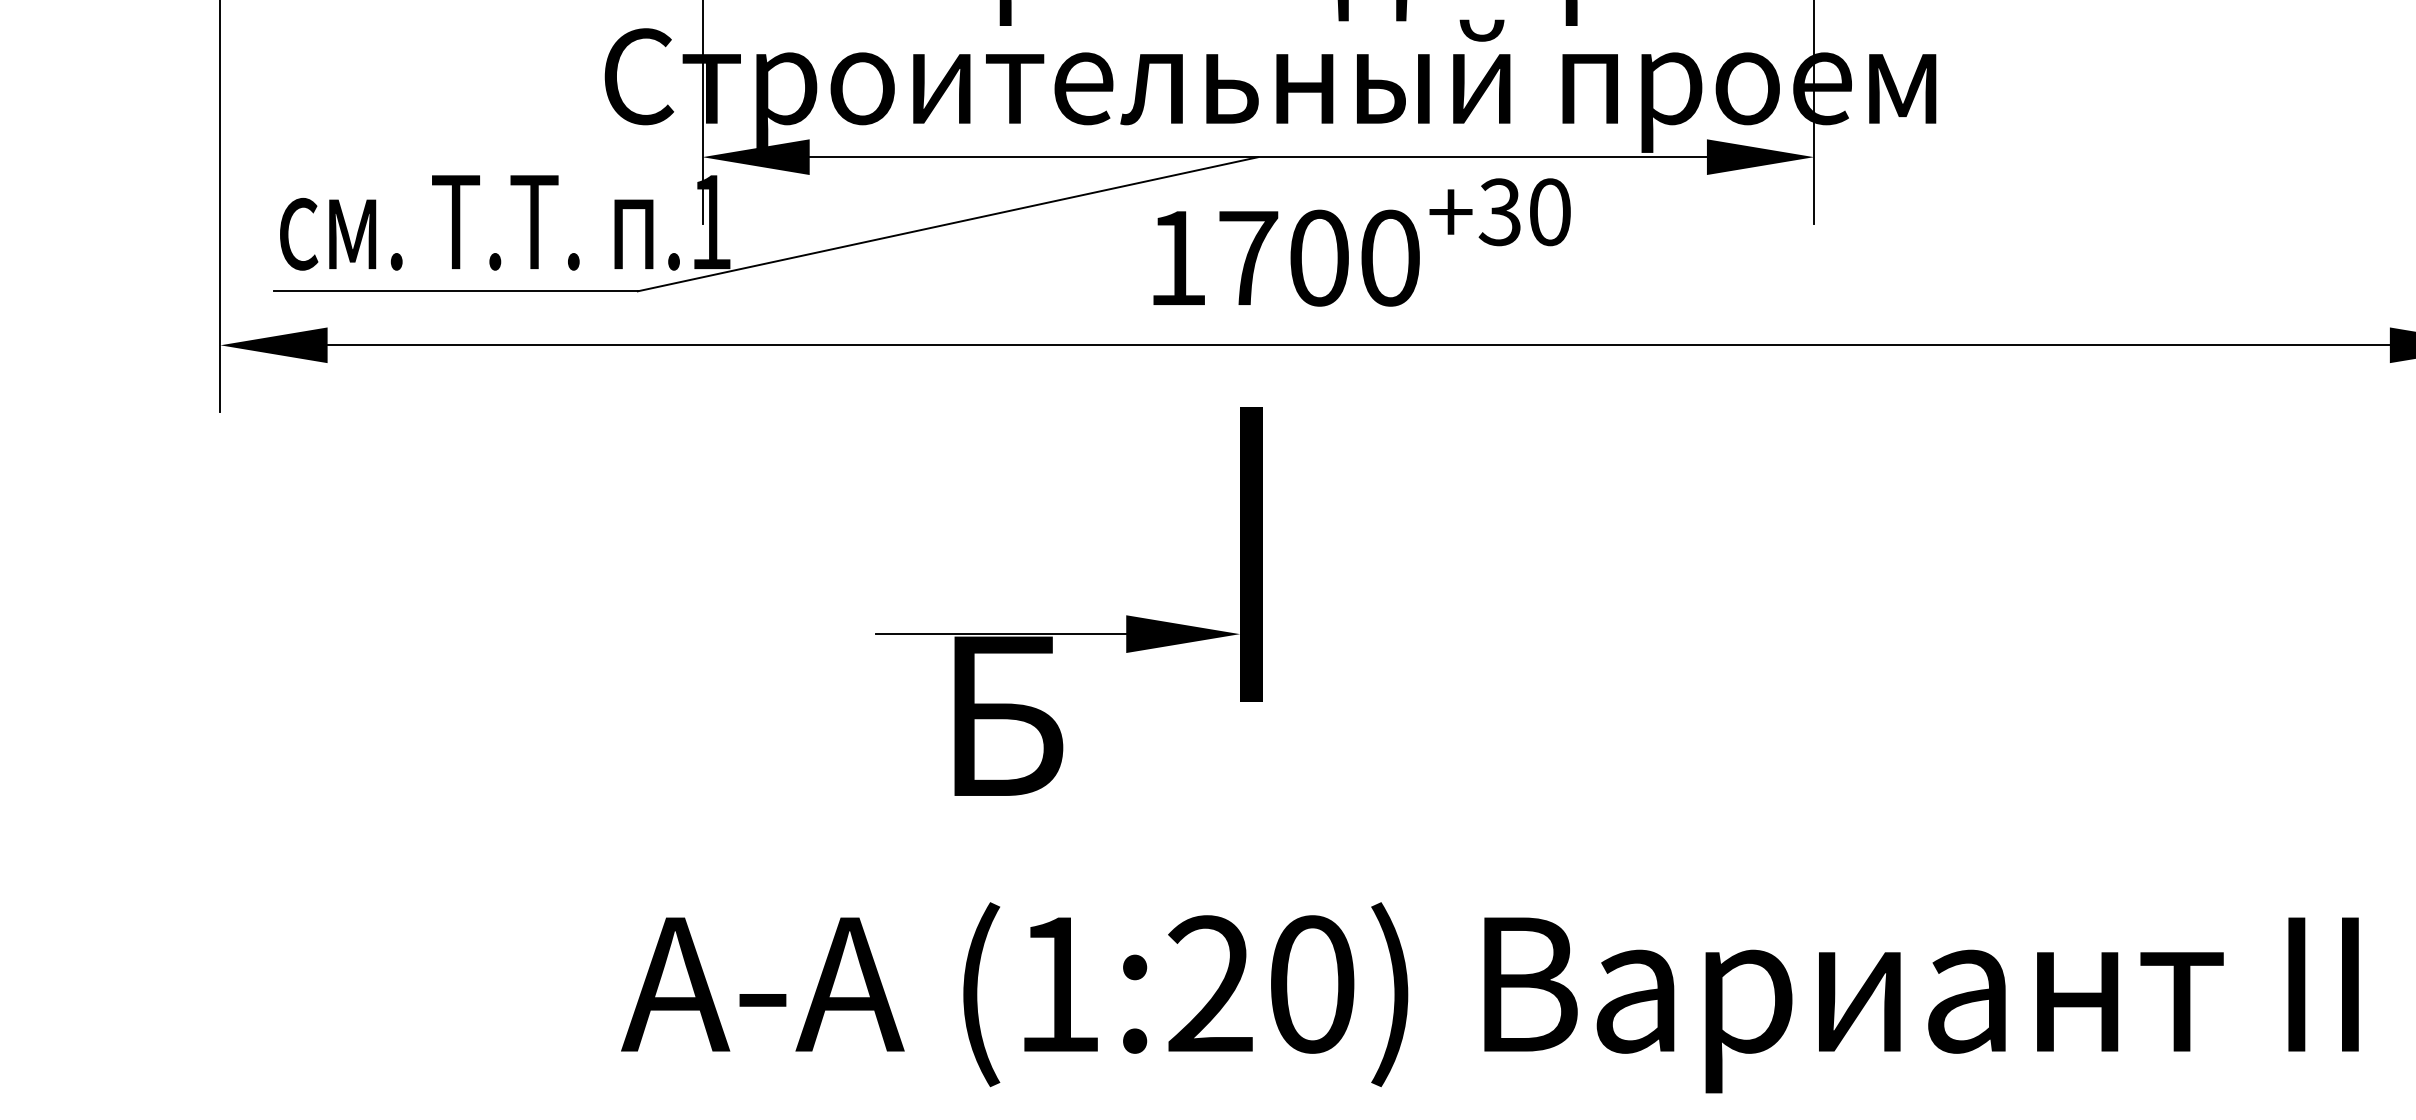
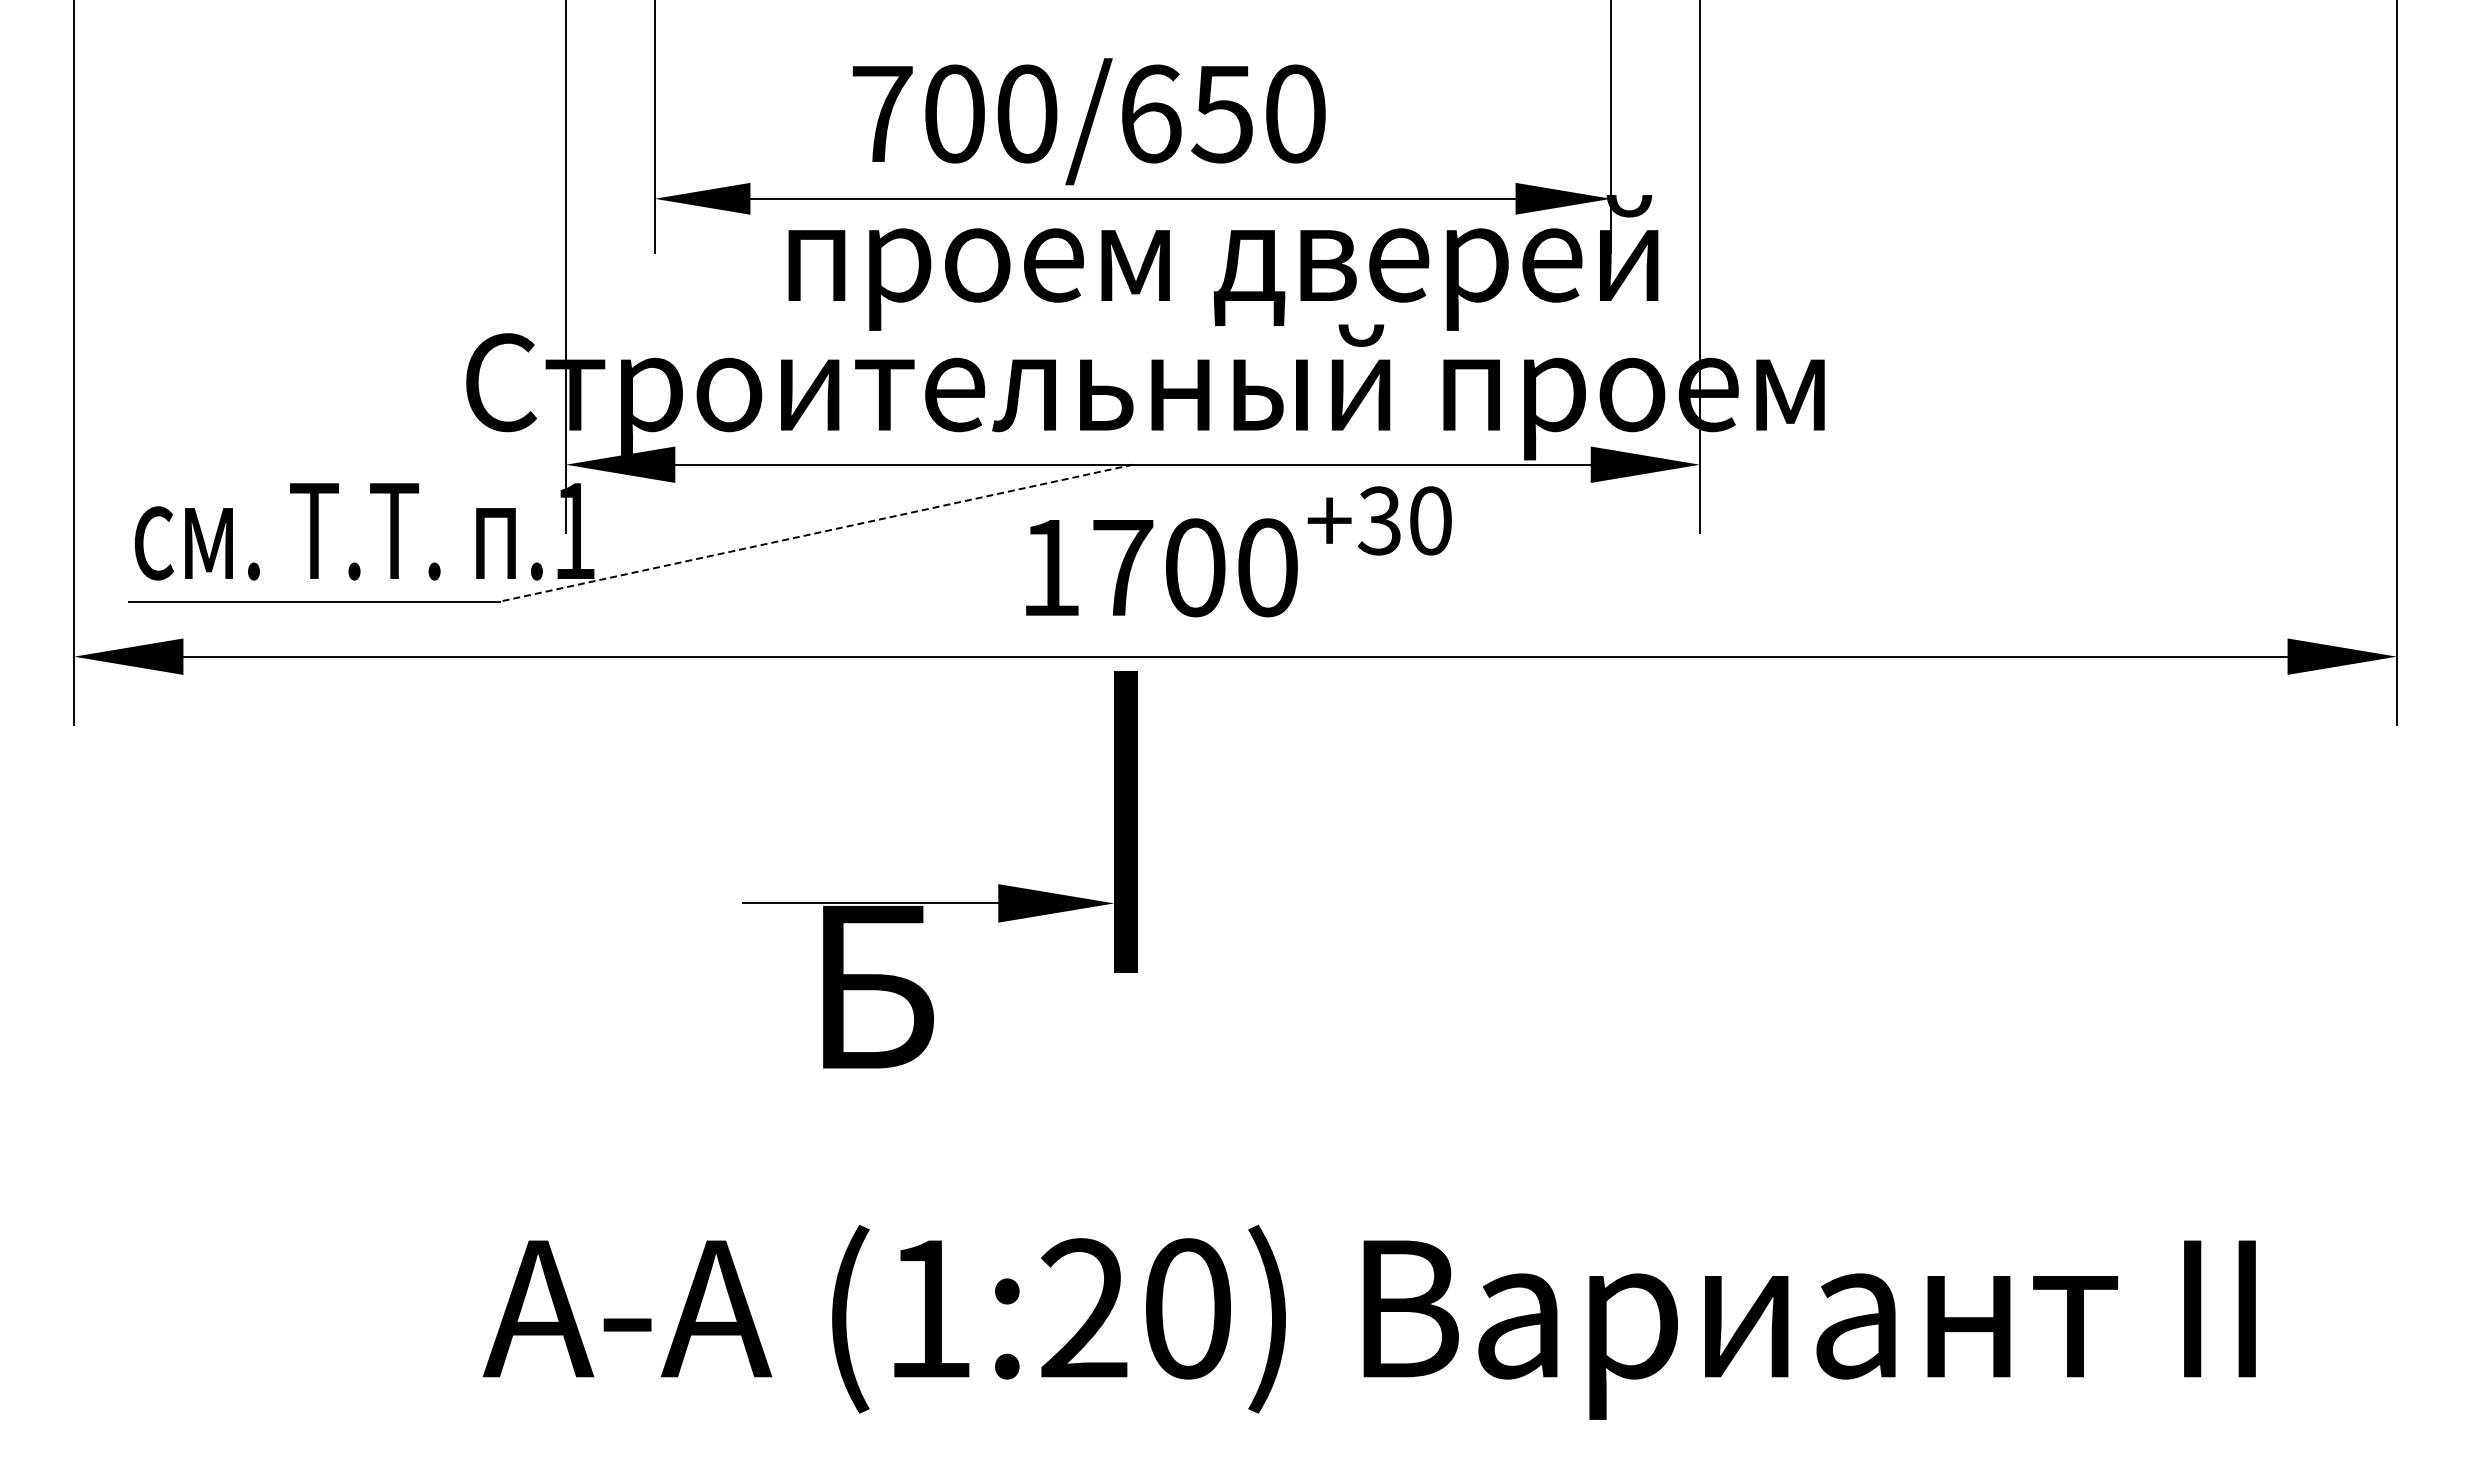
line: (948, 224) -> (816, 533), solid -> dashed
part: (1068, 633) -> (939, 902), moved

